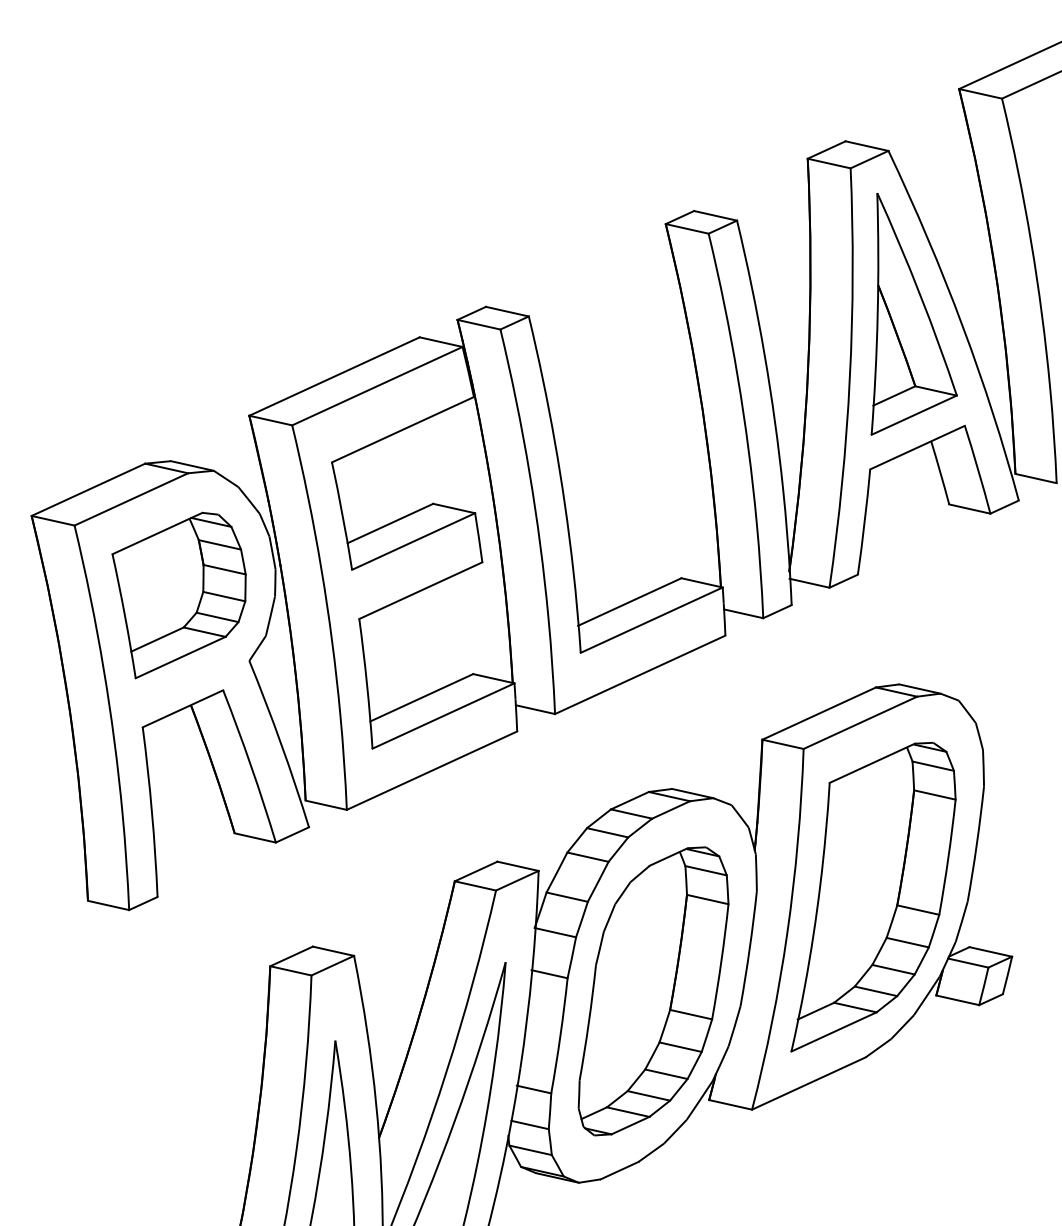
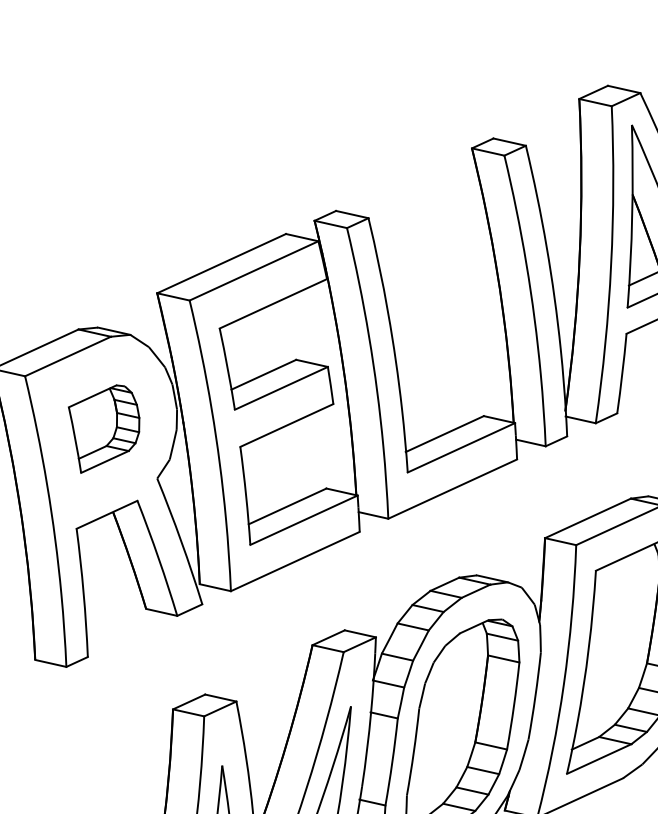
part: (178, 595) -> (103, 429), size x0.7

